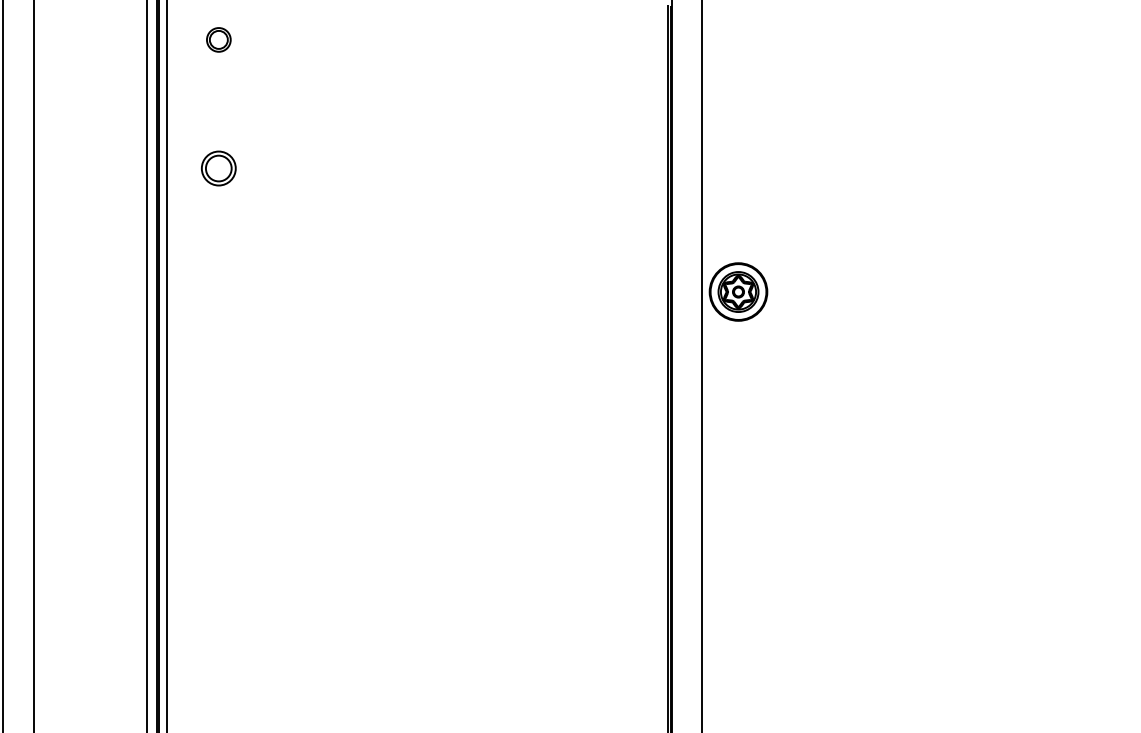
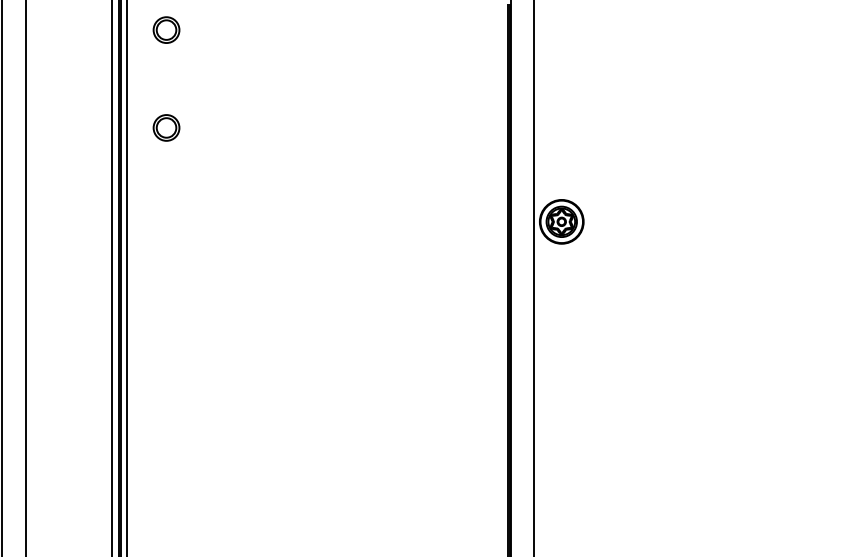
part: (218, 39) -> (166, 29), size x1.43

